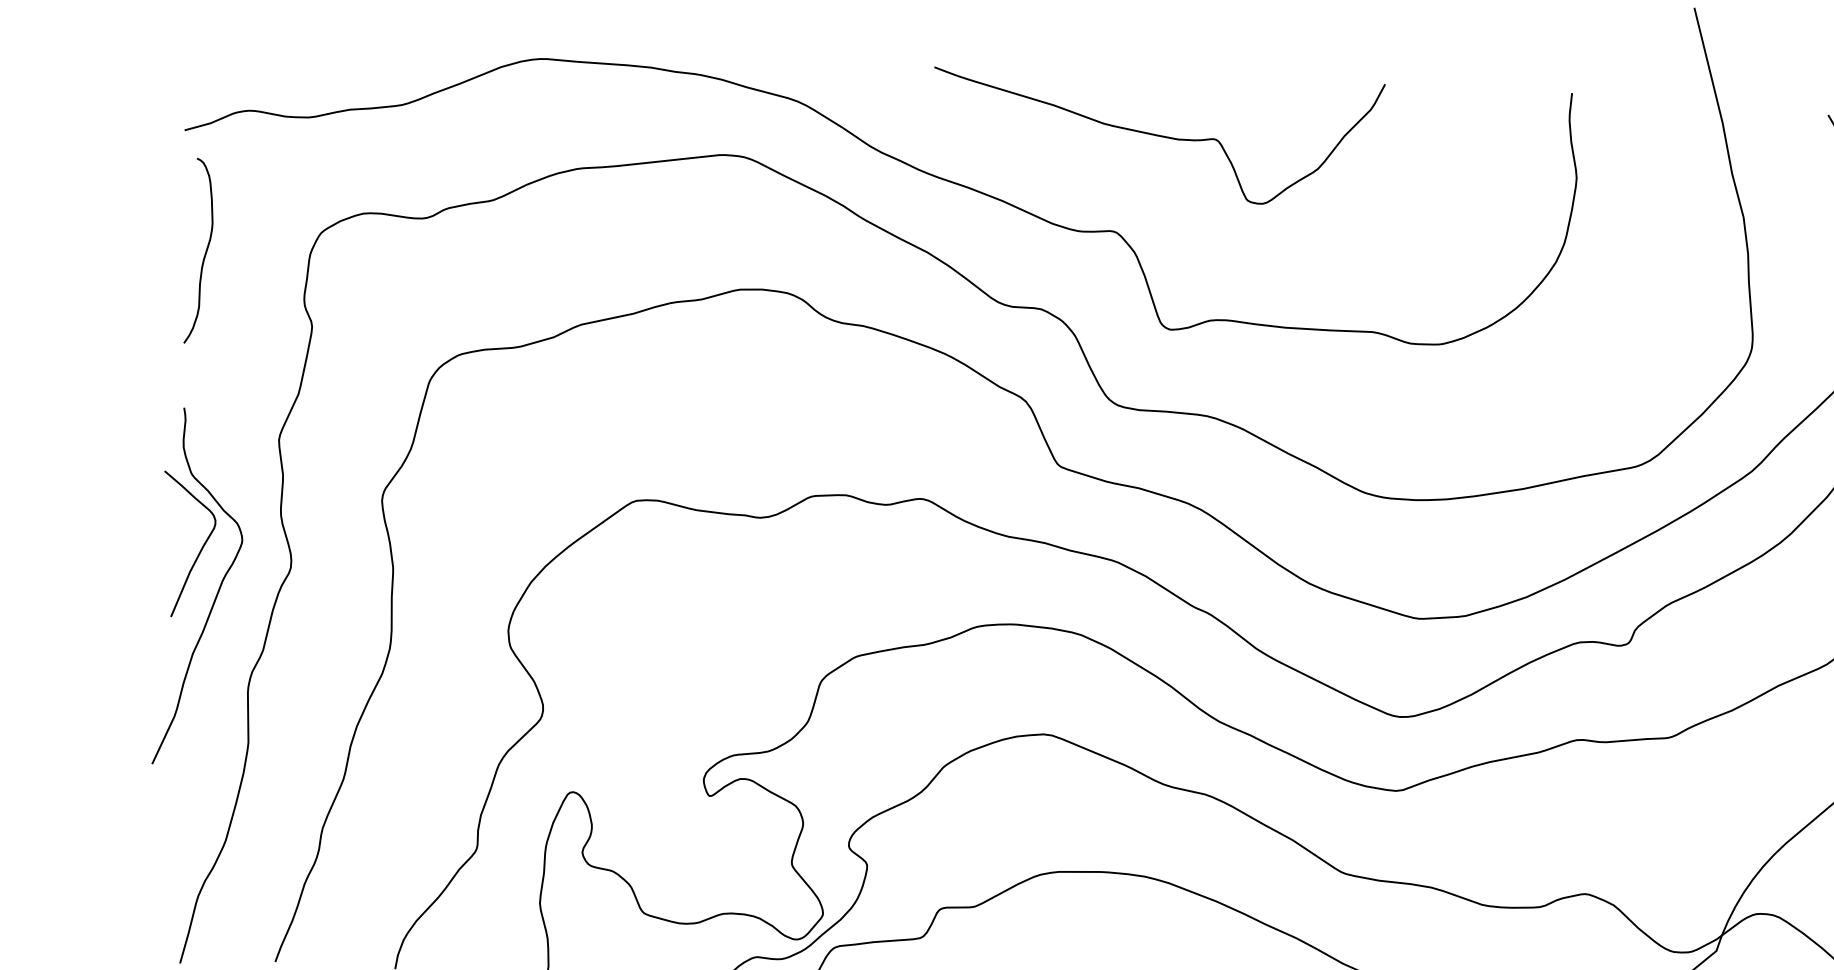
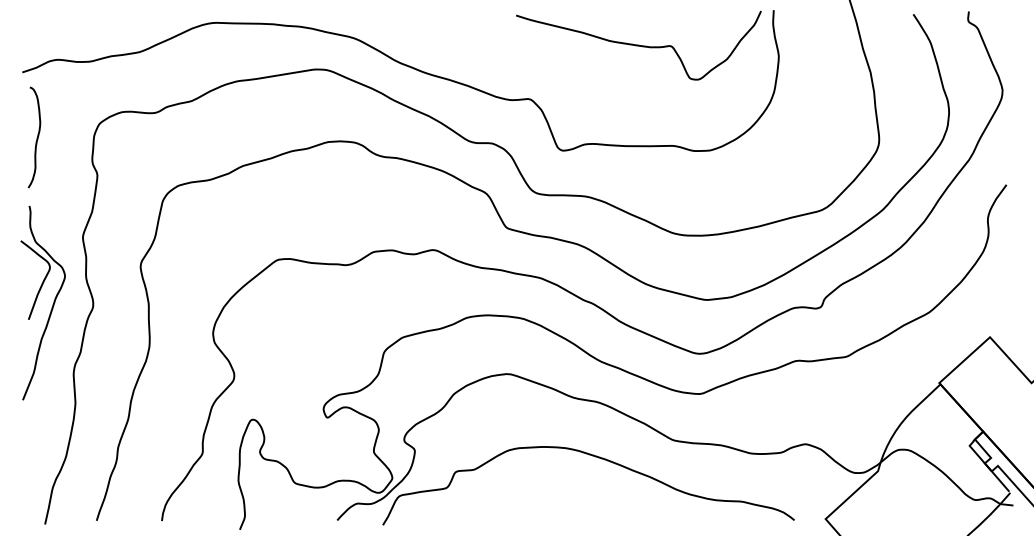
curve: (1156, 134) -> (638, 45), moved
part: (187, 584) -> (36, 301), moved

